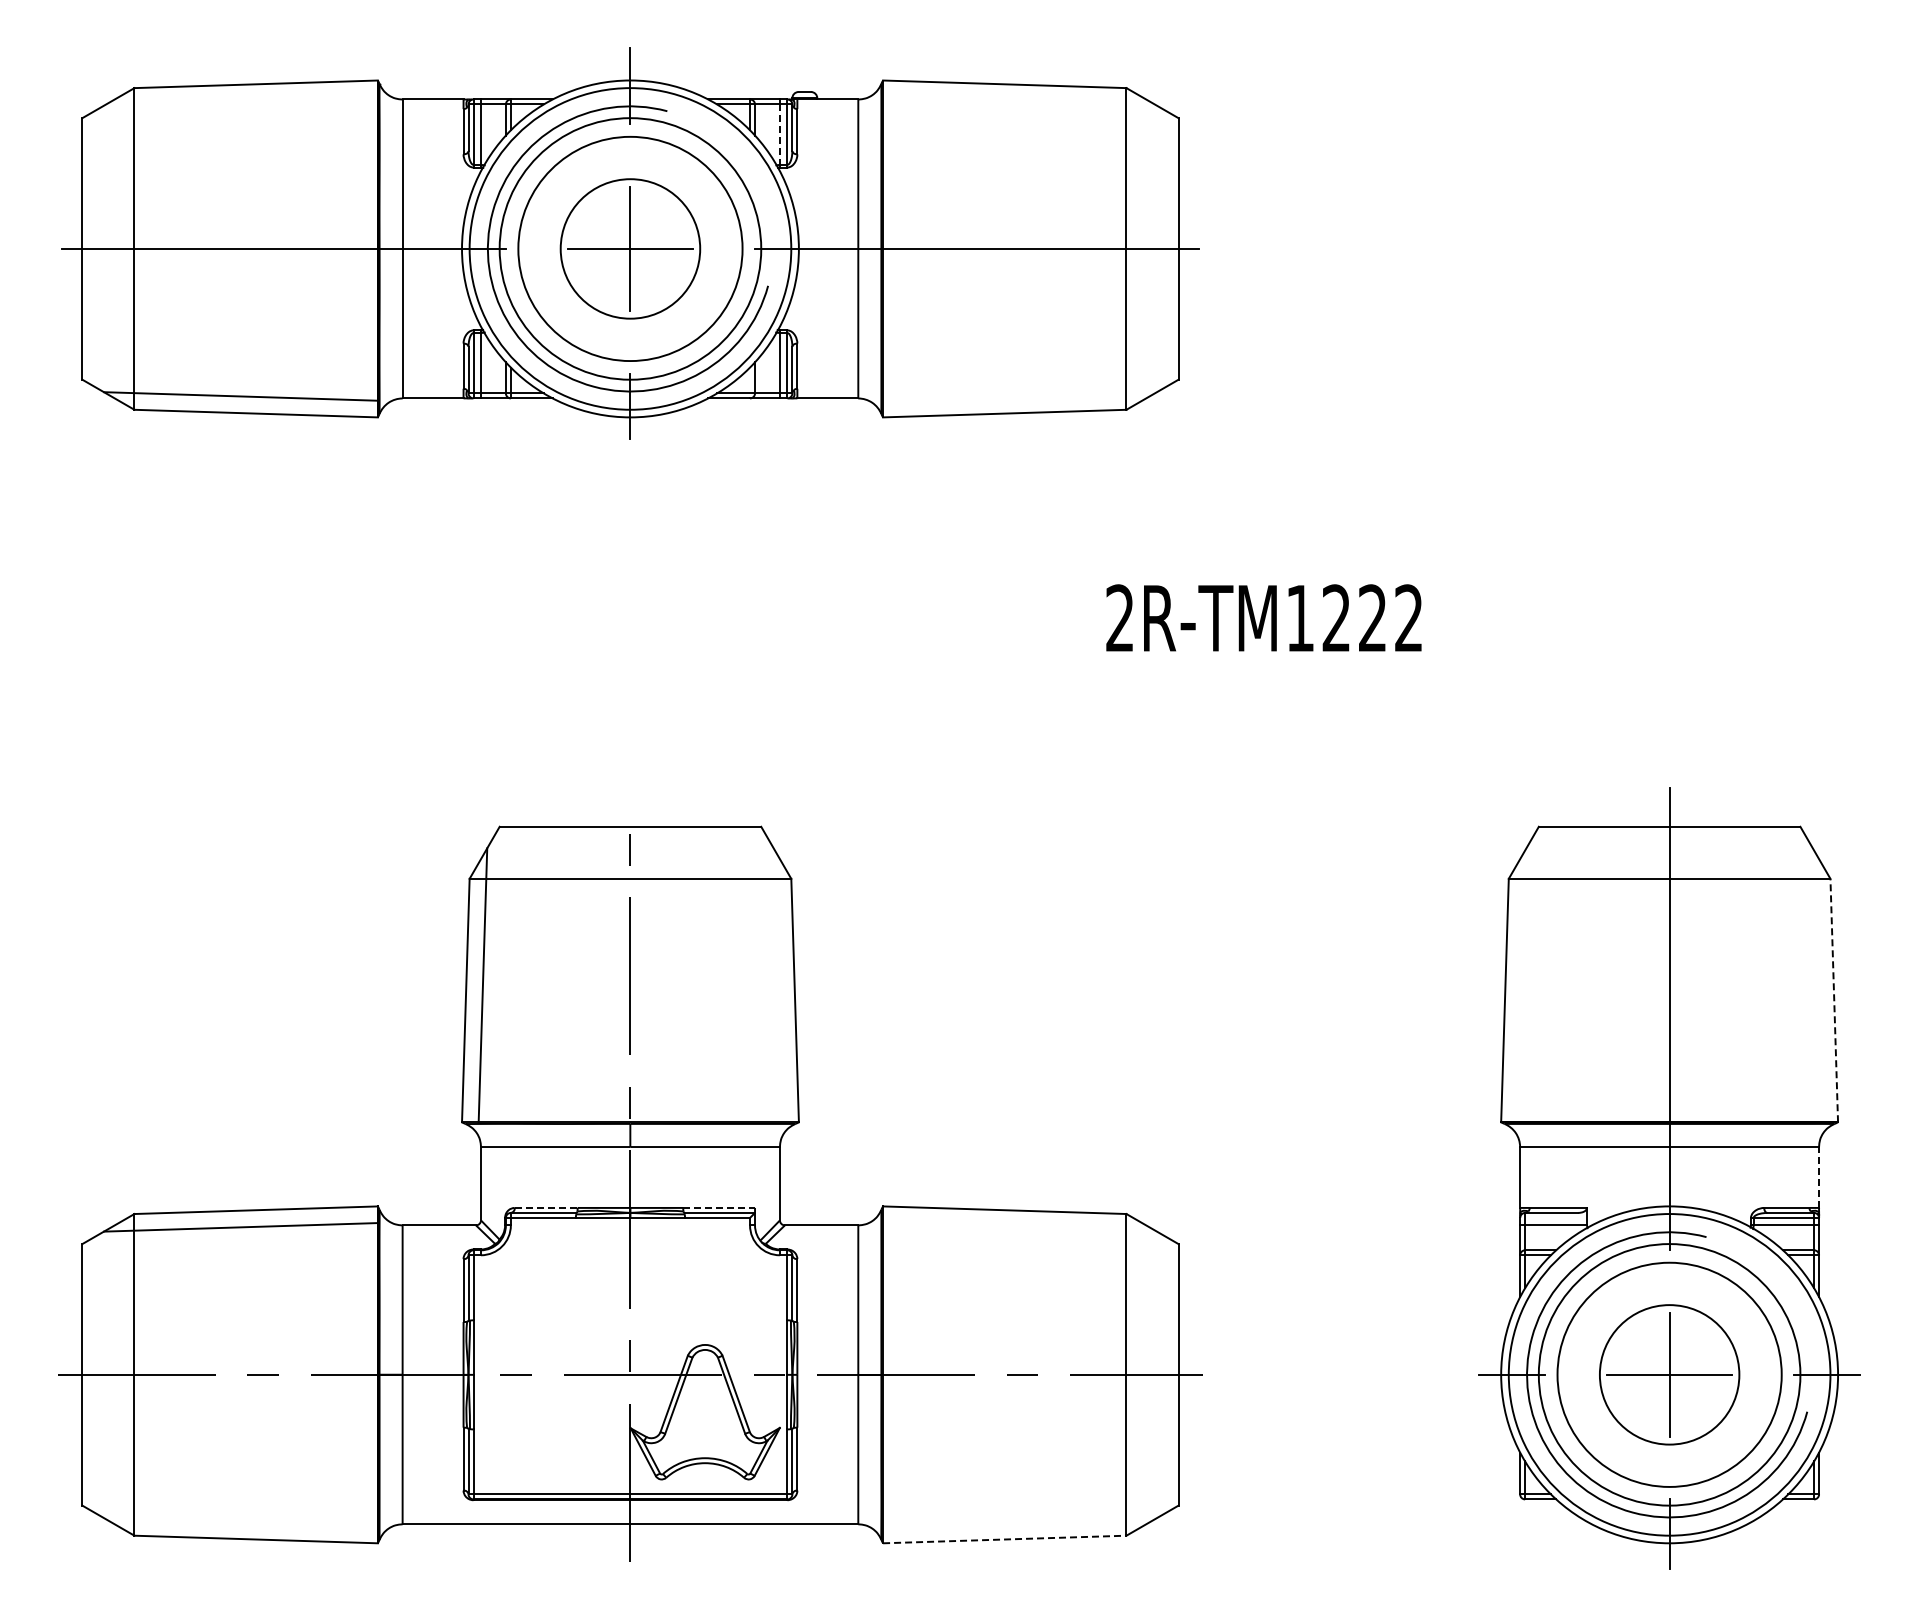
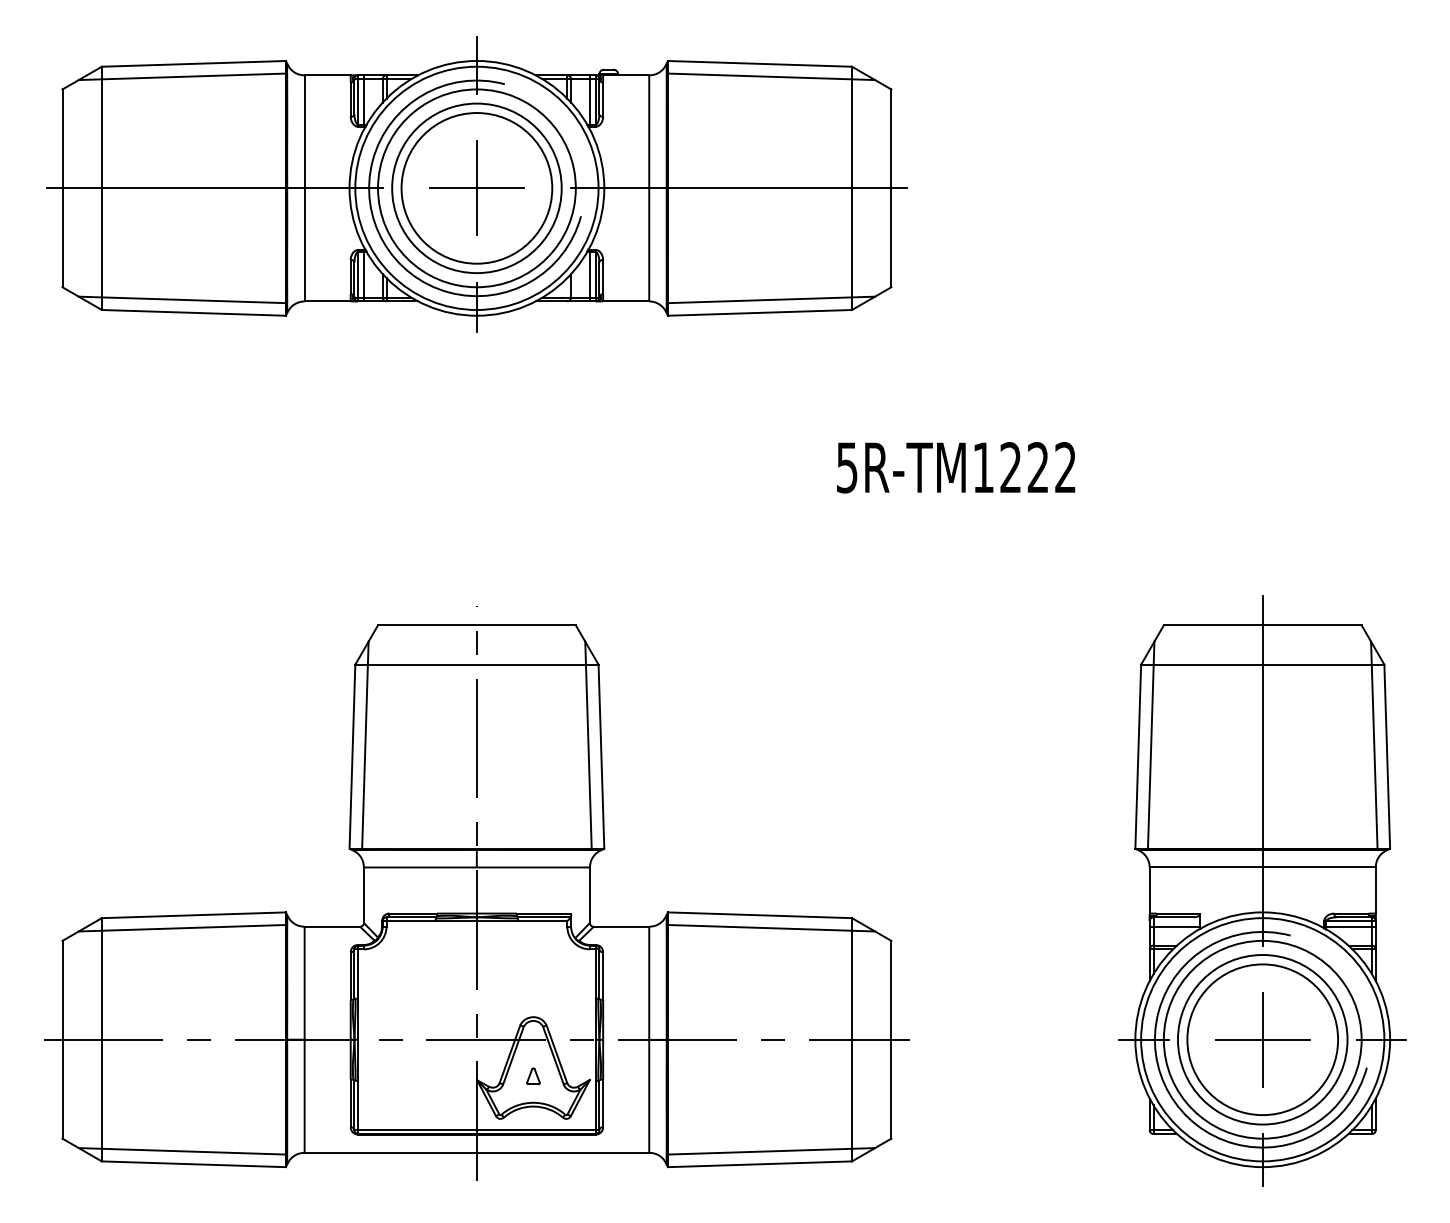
line: (240, 101) -> (182, 76), added
line: (1019, 101) -> (771, 76), added
line: (779, 135) -> (589, 102), dashed -> solid
circle: (630, 248) -> (476, 188), size x1.43
line: (1019, 396) -> (771, 299), added
text: (1119, 618) -> (846, 467), 2R-TM1222 -> 5R-TM1222
line: (777, 985) -> (588, 745), added
line: (1521, 985) -> (1150, 745), added
line: (1816, 985) -> (1373, 745), added
line: (1834, 1000) -> (1387, 756), dashed -> solid
line: (1819, 1176) -> (1376, 889), dashed -> solid
line: (546, 1207) -> (413, 913), dashed -> solid
line: (719, 1207) -> (544, 913), dashed -> solid
line: (1019, 1227) -> (771, 928), added
circle: (1669, 1374) -> (1262, 1039), size x1.43
part: (704, 1422) -> (532, 1075), added
line: (240, 1522) -> (182, 1151), added
line: (1019, 1522) -> (771, 1151), added
line: (1004, 1539) -> (759, 1164), dashed -> solid

